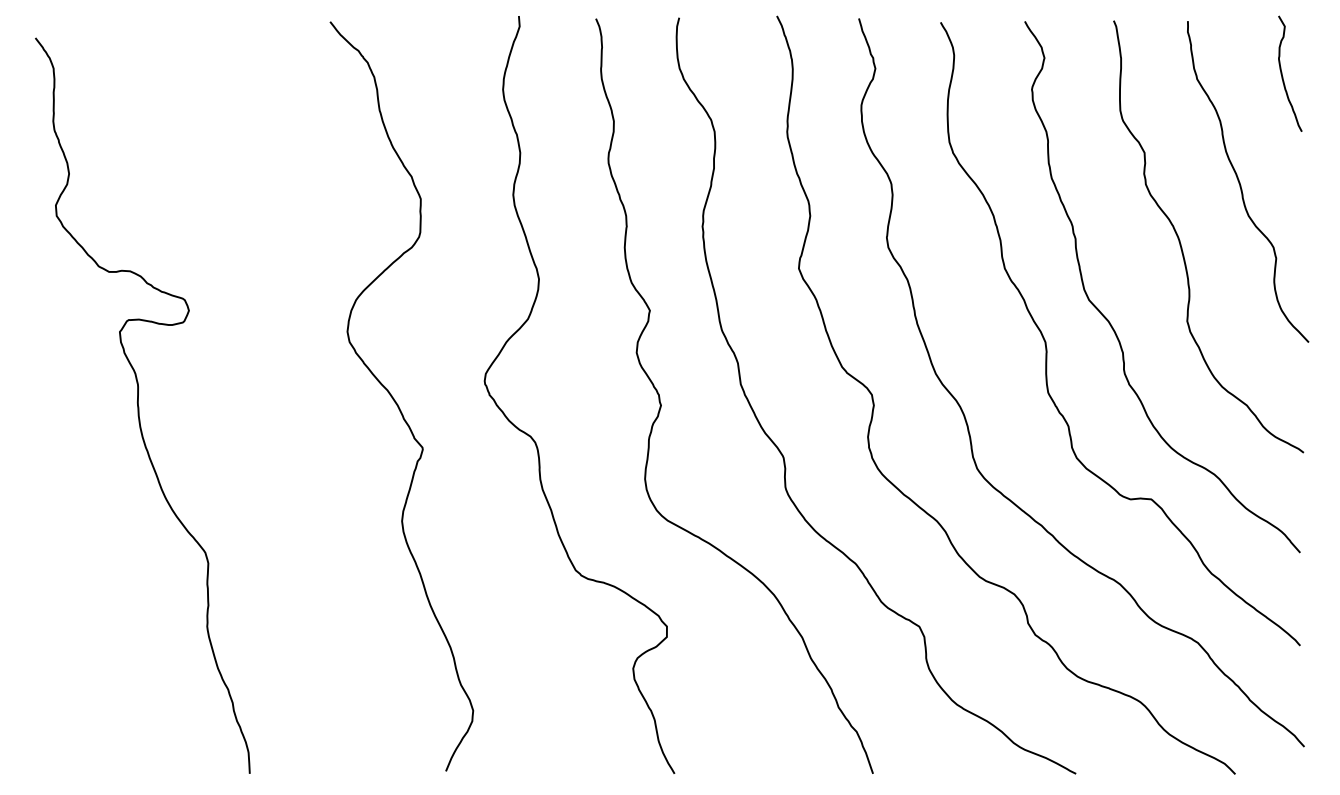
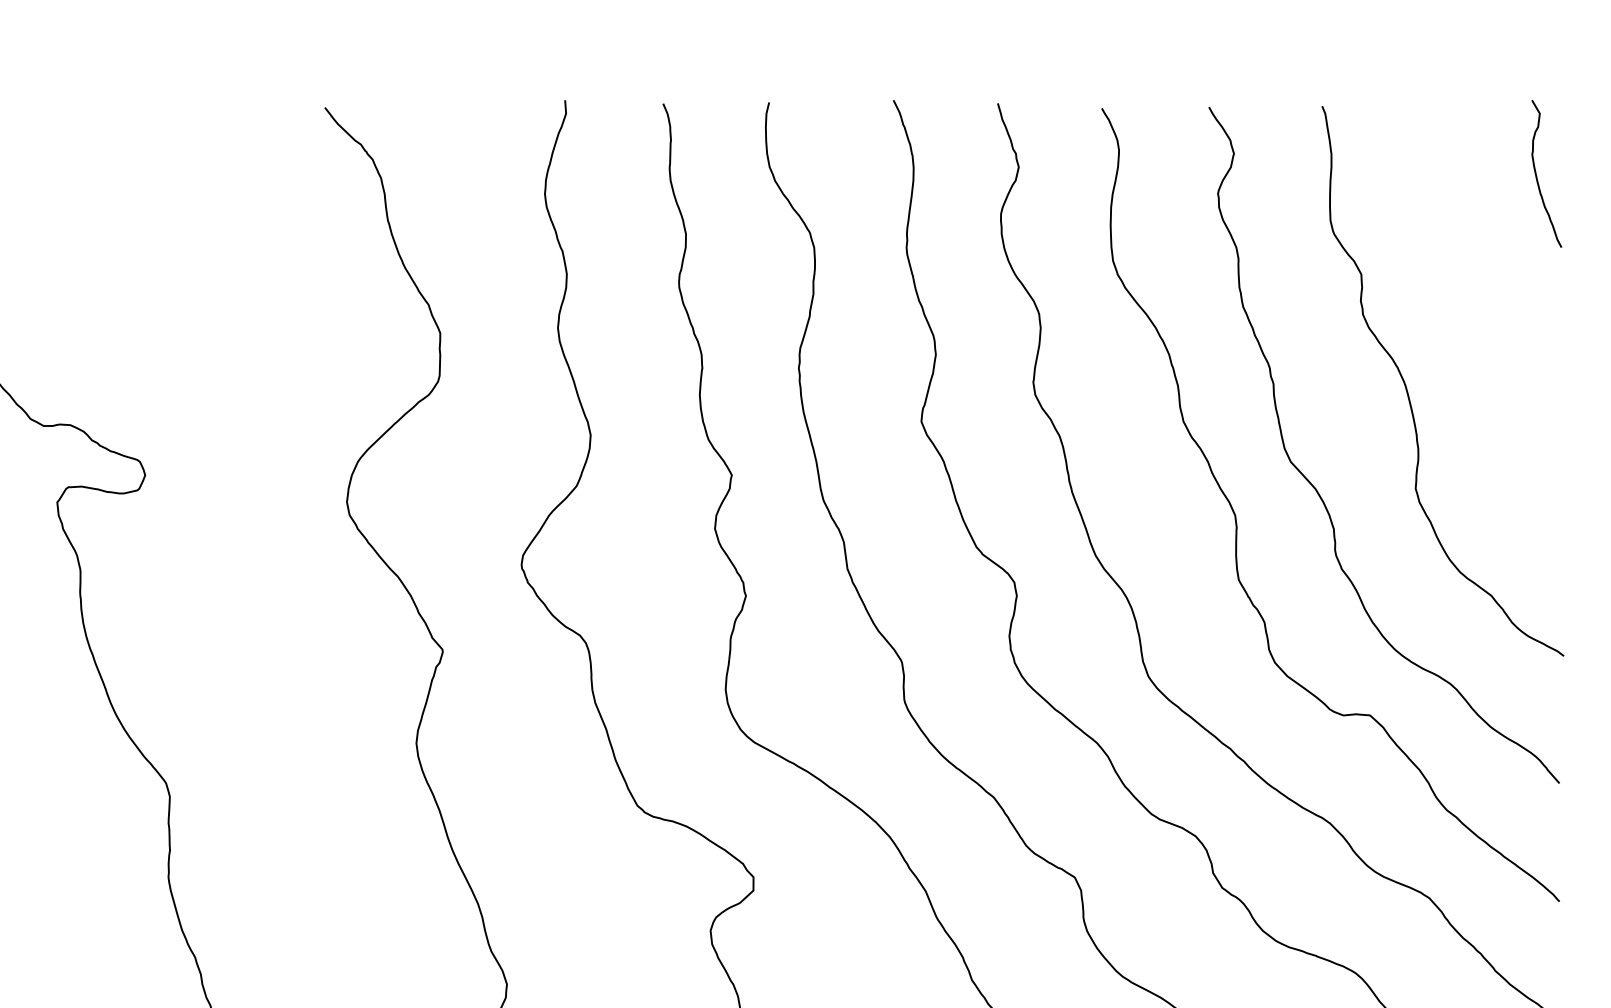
curve: (1240, 182) -> (1483, 312), removed

